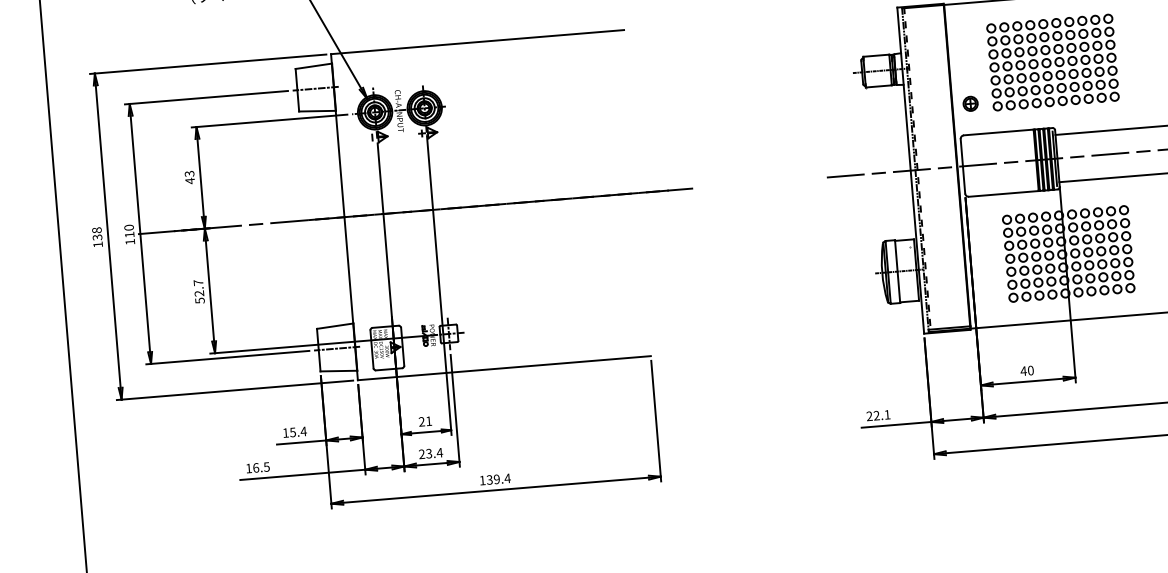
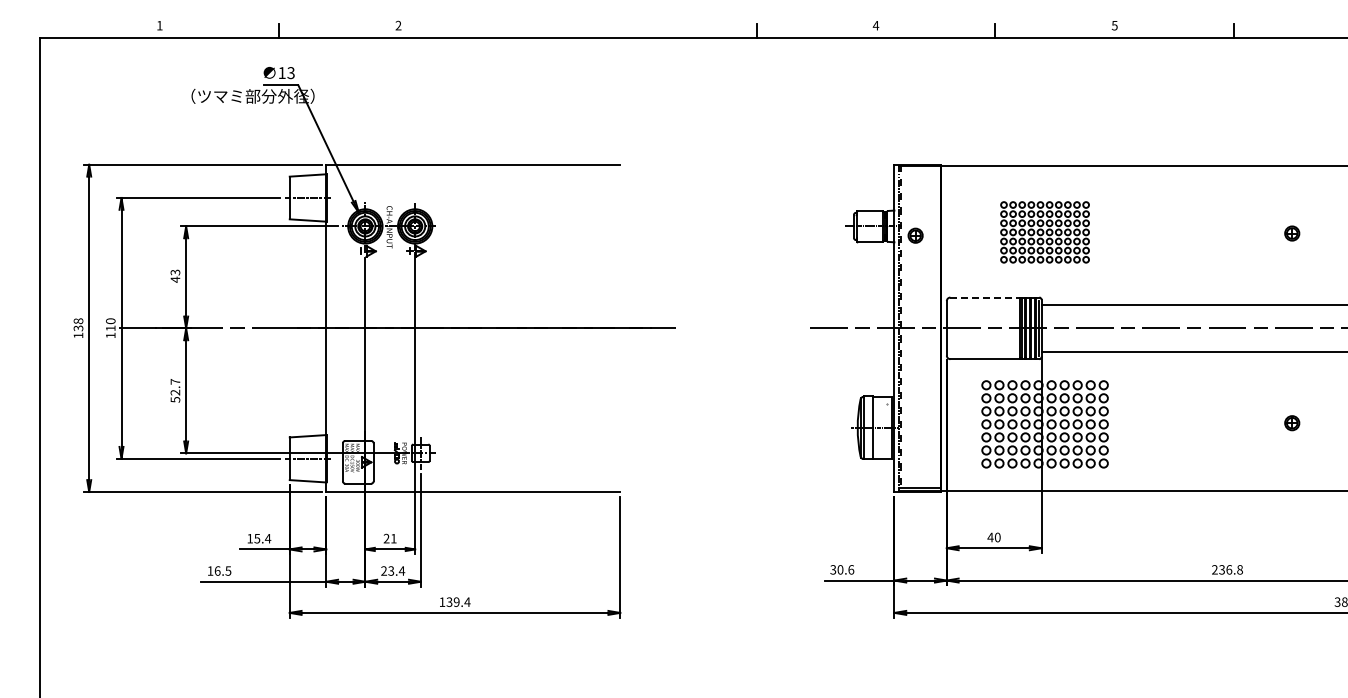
part: (1052, 62) -> (1044, 232), size x0.7
part: (970, 103) -> (915, 235), moved
line: (998, 132) -> (985, 297), solid -> dashed
text: (878, 415) -> (842, 569), 22.1 -> 30.6

